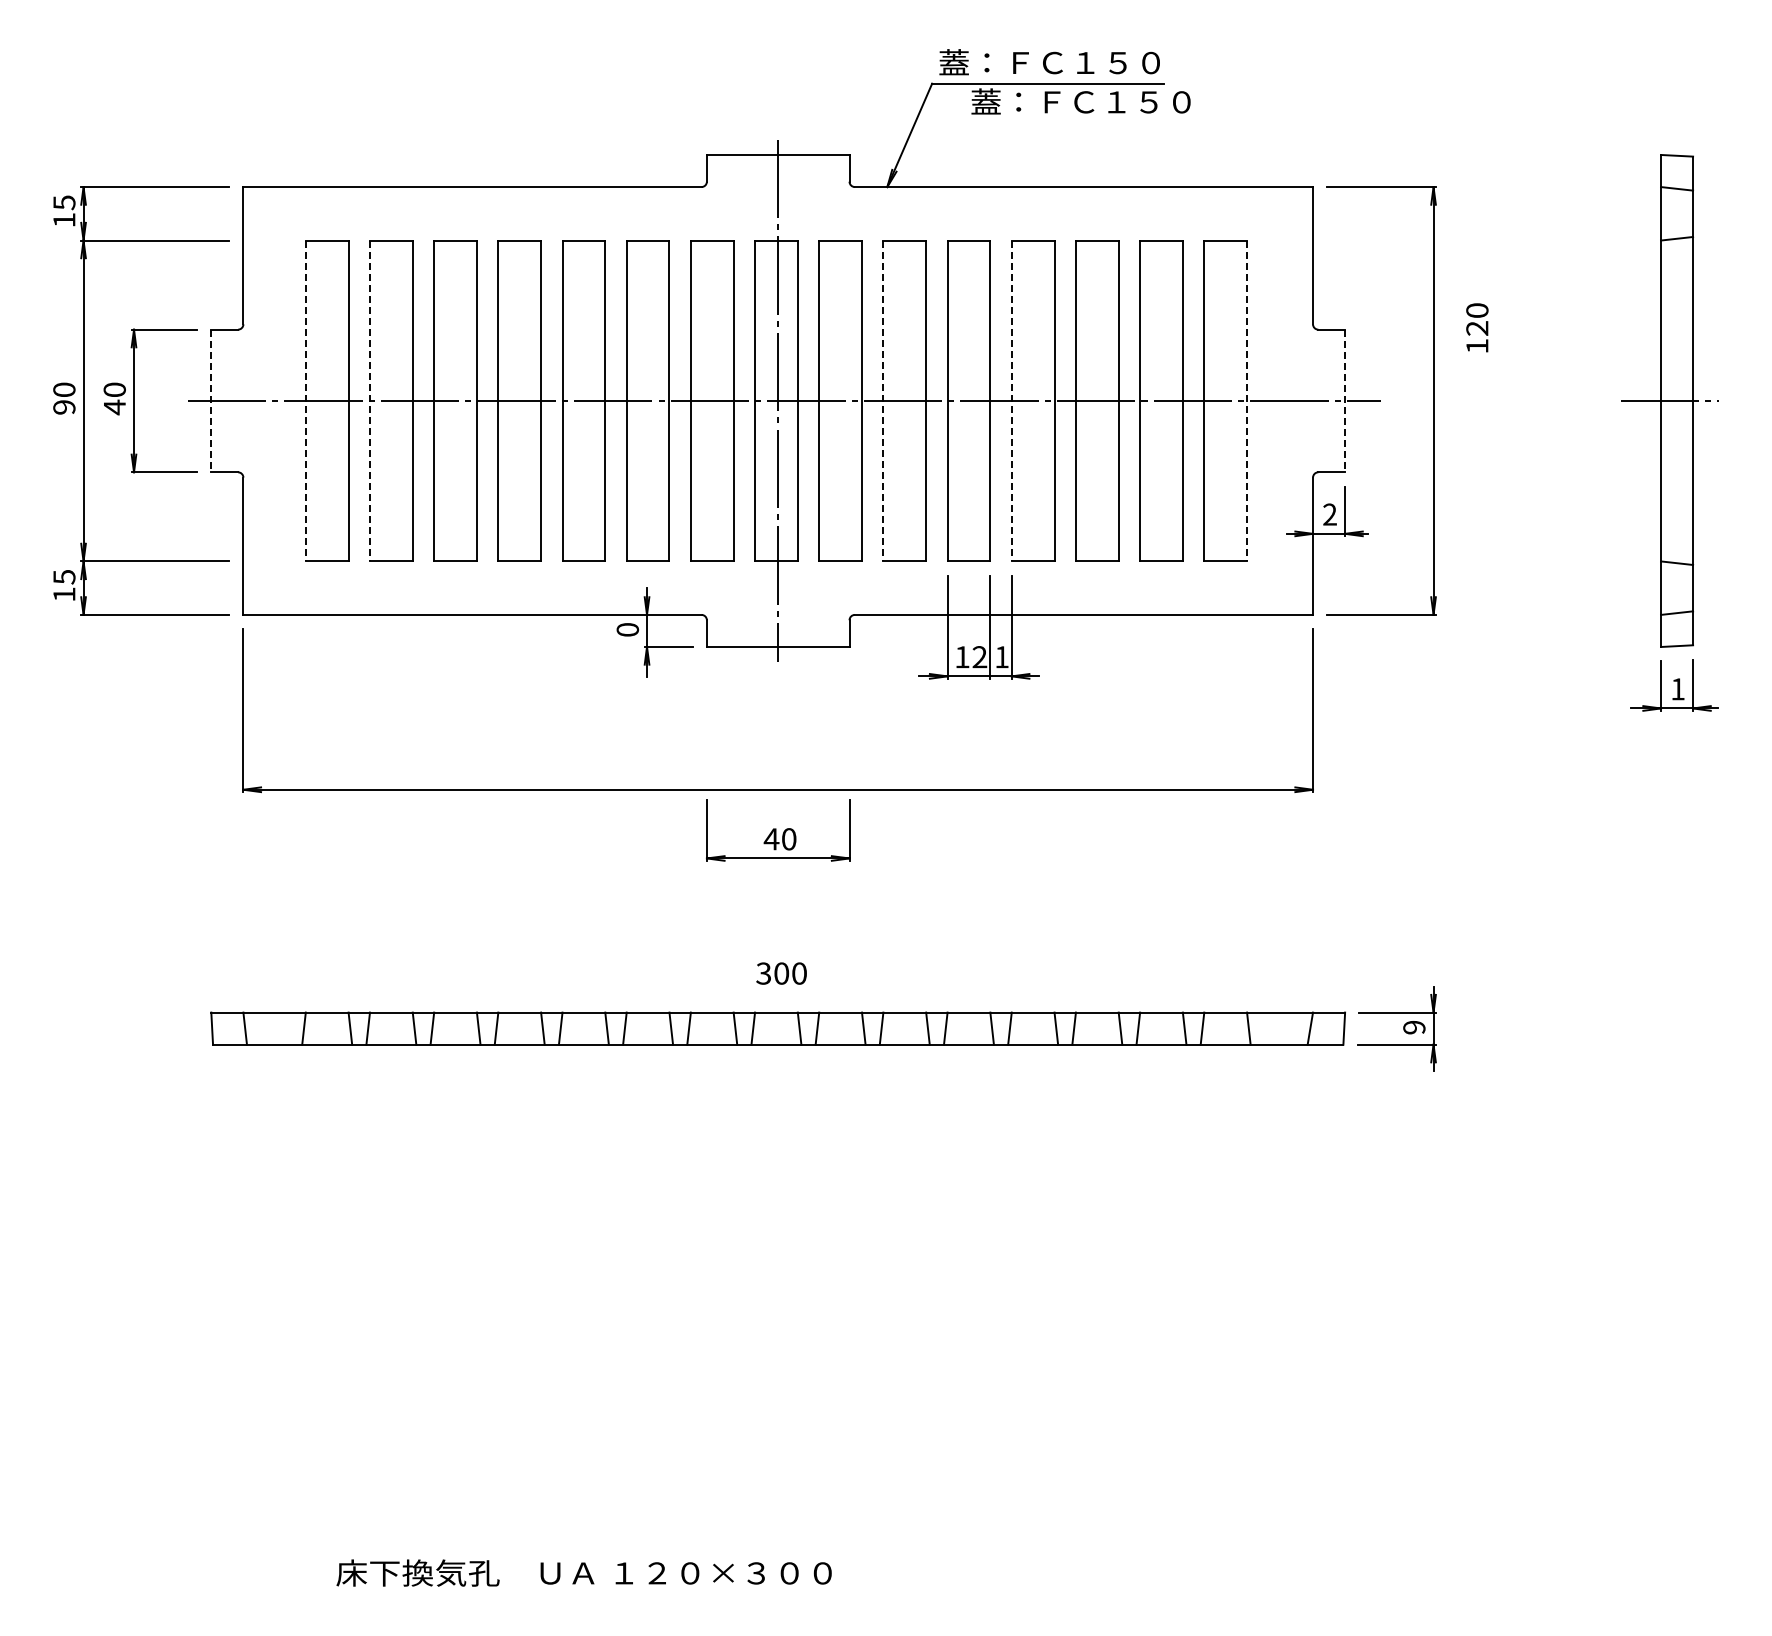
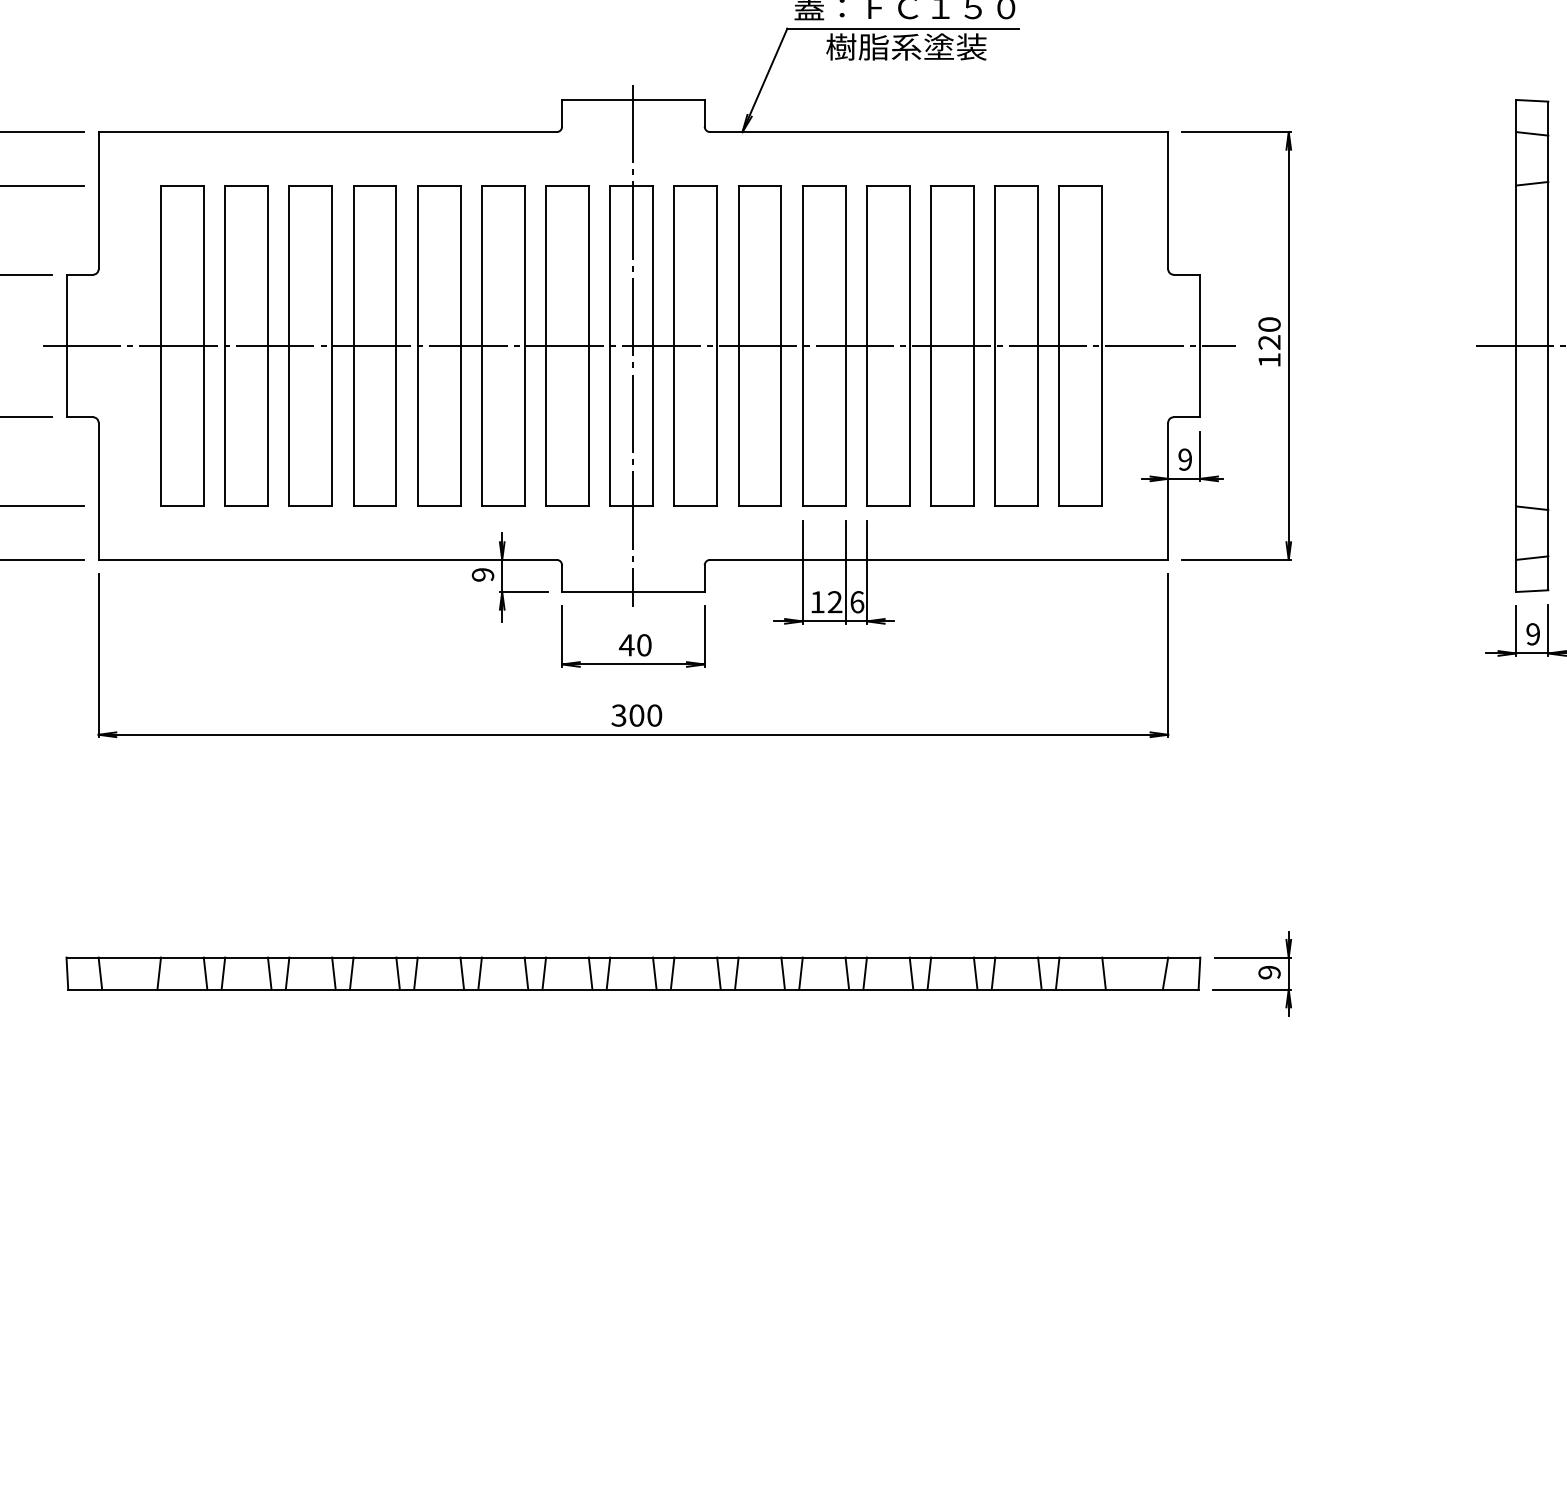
text: (1080, 101) -> (935, 46), 蓋：ＦＣ１５０ -> 樹脂系塗装
text: (1477, 327) -> (1269, 341), moved
line: (211, 401) -> (66, 346), dashed -> solid
line: (305, 401) -> (160, 346), dashed -> solid
line: (369, 401) -> (224, 346), dashed -> solid
line: (883, 401) -> (738, 346), dashed -> solid
line: (1011, 401) -> (866, 346), dashed -> solid
line: (1247, 401) -> (1102, 346), dashed -> solid
line: (1345, 401) -> (1200, 346), dashed -> solid
text: (1329, 514) -> (1184, 459), 2 -> 9
text: (627, 629) -> (482, 574), 0 -> 9
text: (1002, 657) -> (857, 602), 1 -> 6
text: (1677, 689) -> (1532, 634), 1 -> 9
part: (778, 830) -> (633, 636), moved
text: (781, 973) -> (636, 715), moved

